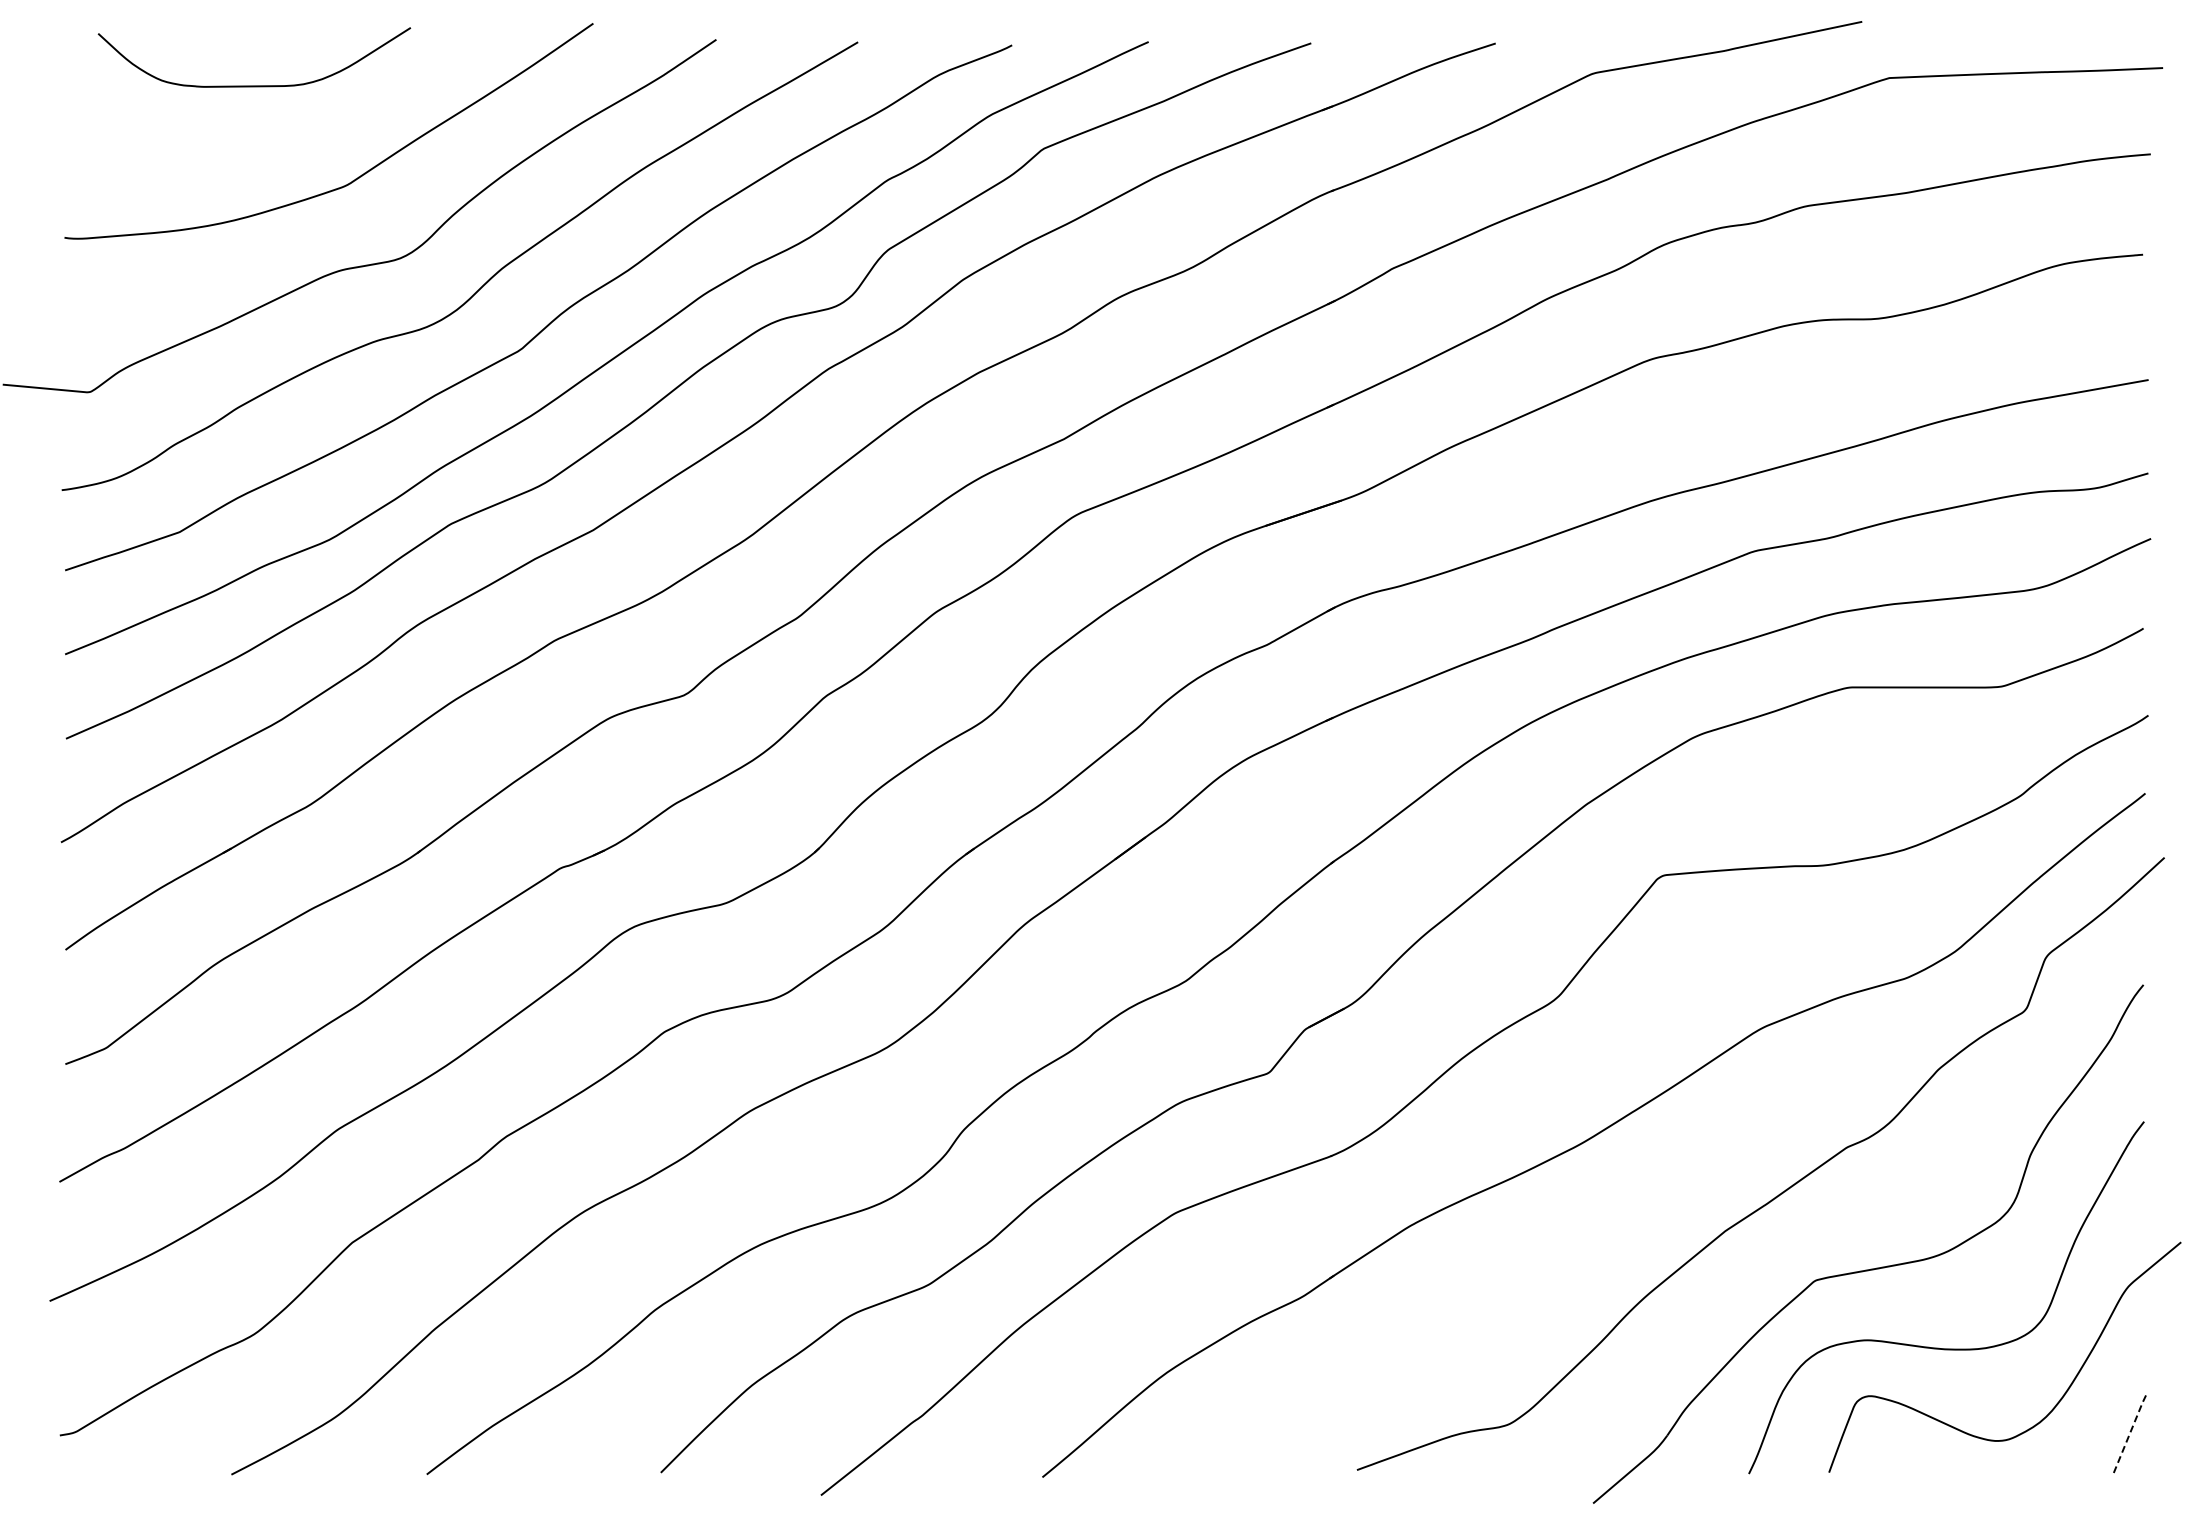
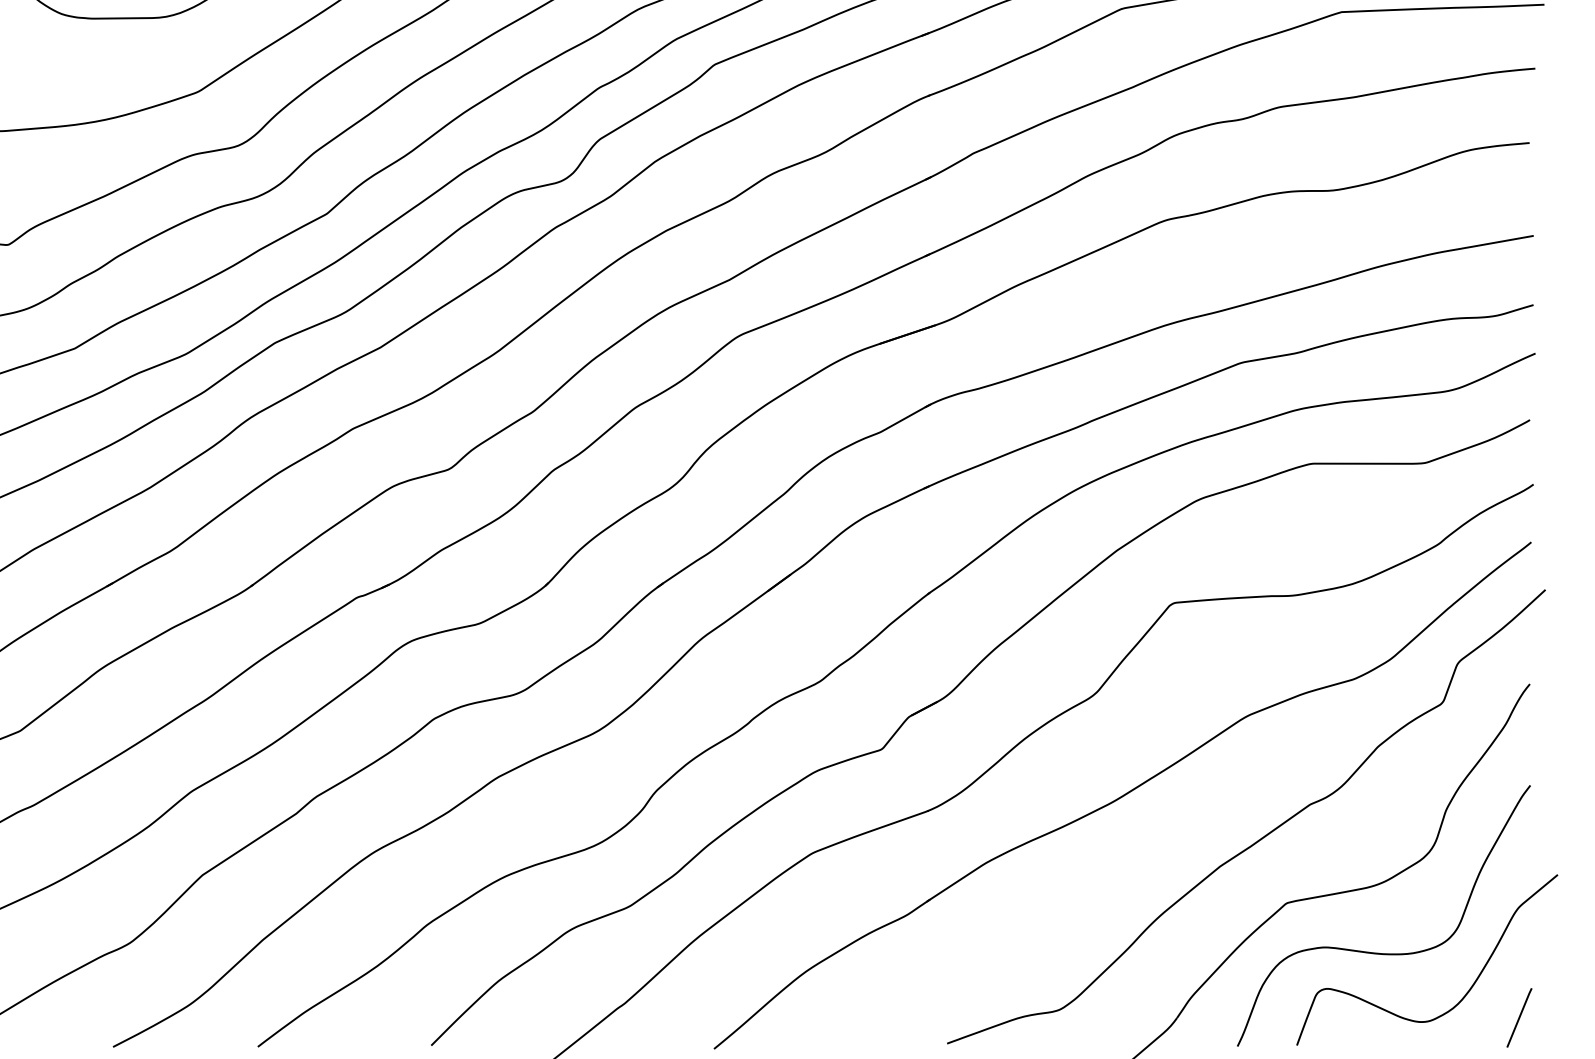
line: (2129, 1434) -> (1519, 1017), dashed -> solid

